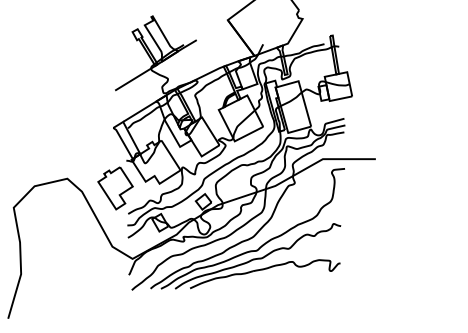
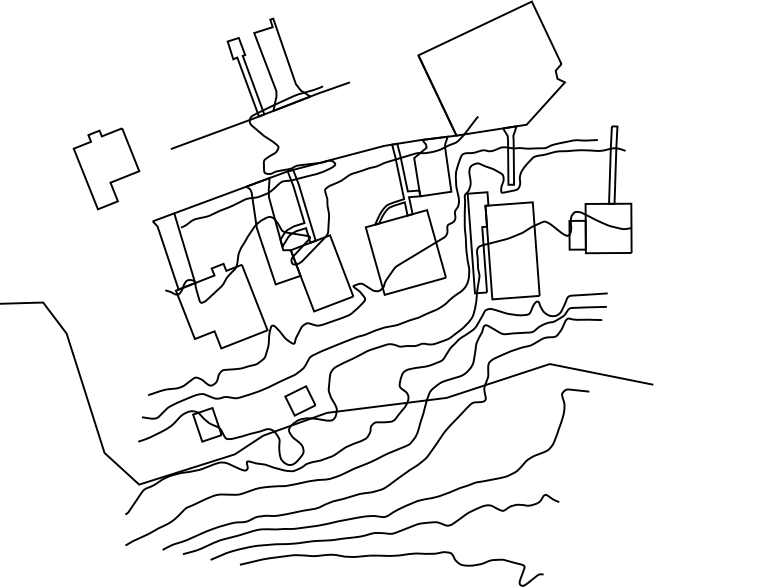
part: (115, 188) -> (104, 168), moved

